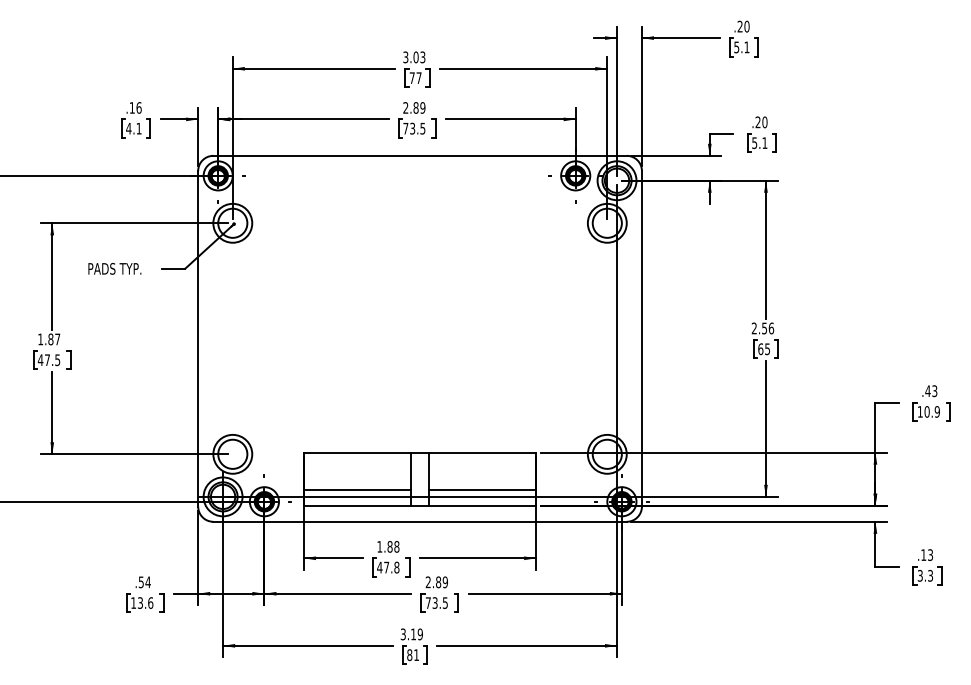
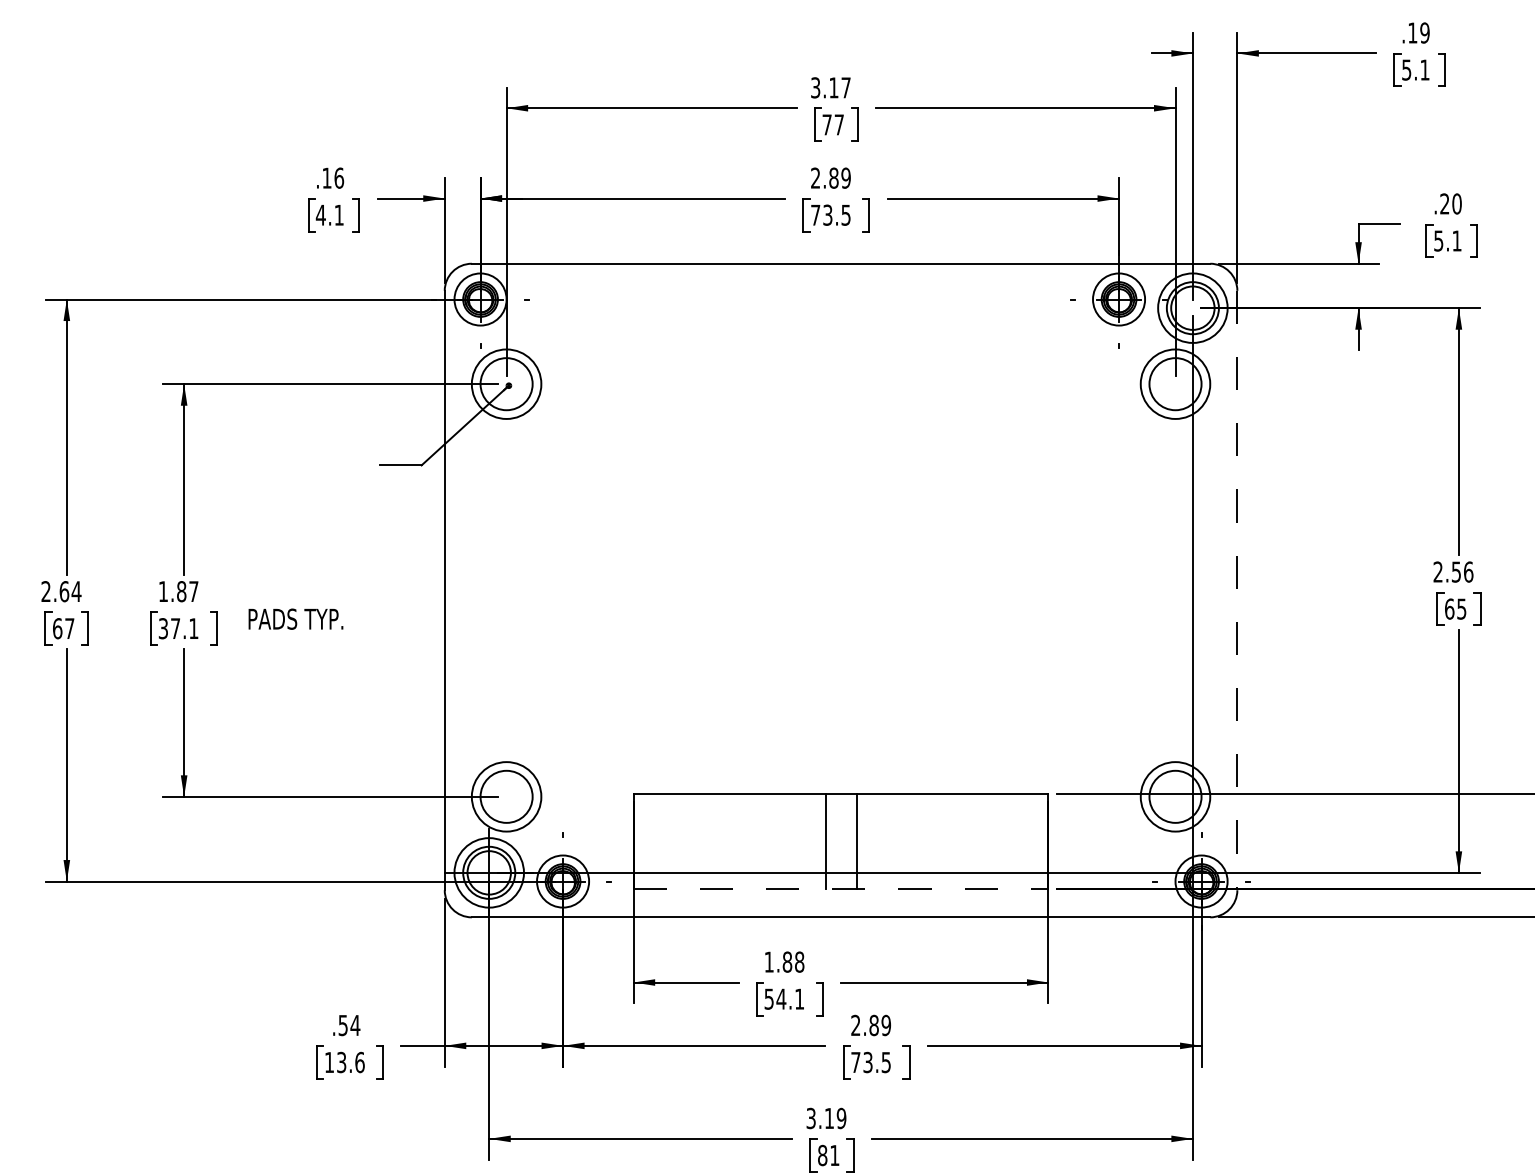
text: (743, 26) -> (1418, 32), .20 -> .19
text: (419, 57) -> (840, 88), 3.03 -> 3.17
text: (114, 268) -> (295, 618), moved
line: (641, 338) -> (1236, 589), solid -> dashed
text: (48, 360) -> (177, 629), 47.5 -> 37.1
line: (357, 489) -> (729, 859), removed
line: (482, 489) -> (952, 859), removed
line: (420, 505) -> (841, 888), solid -> dashed
text: (388, 567) -> (784, 998), 47.8 -> 54.1

